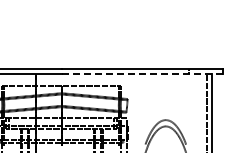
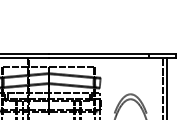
line: (142, 73) -> (112, 57), dashed -> solid

